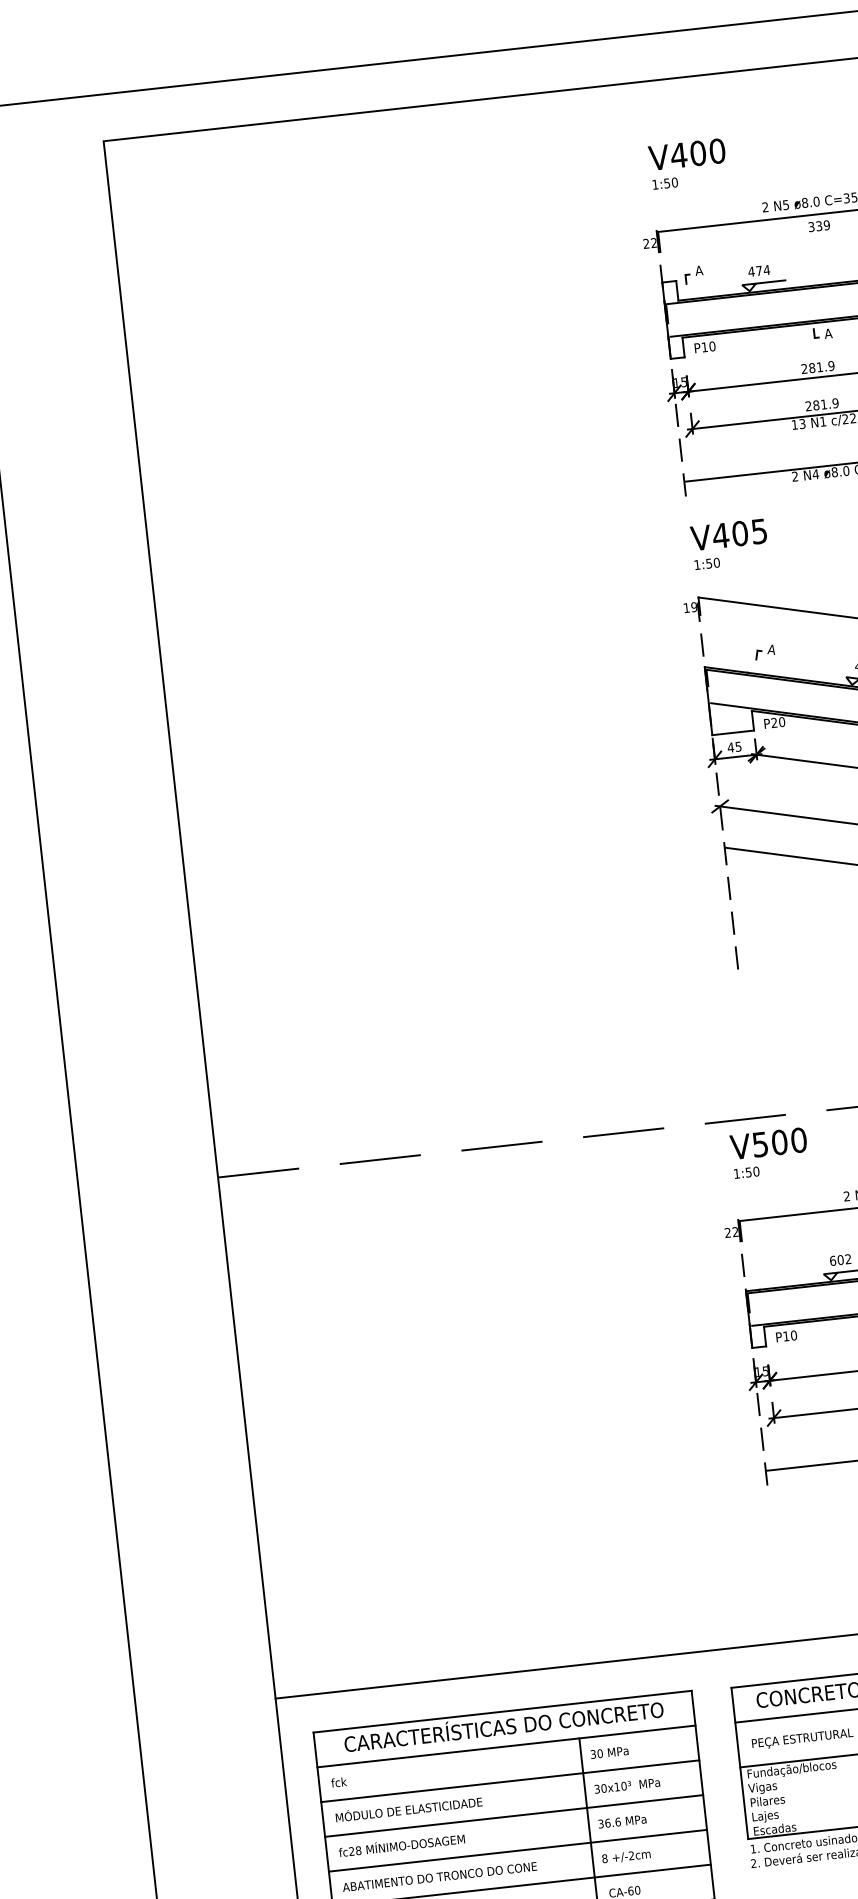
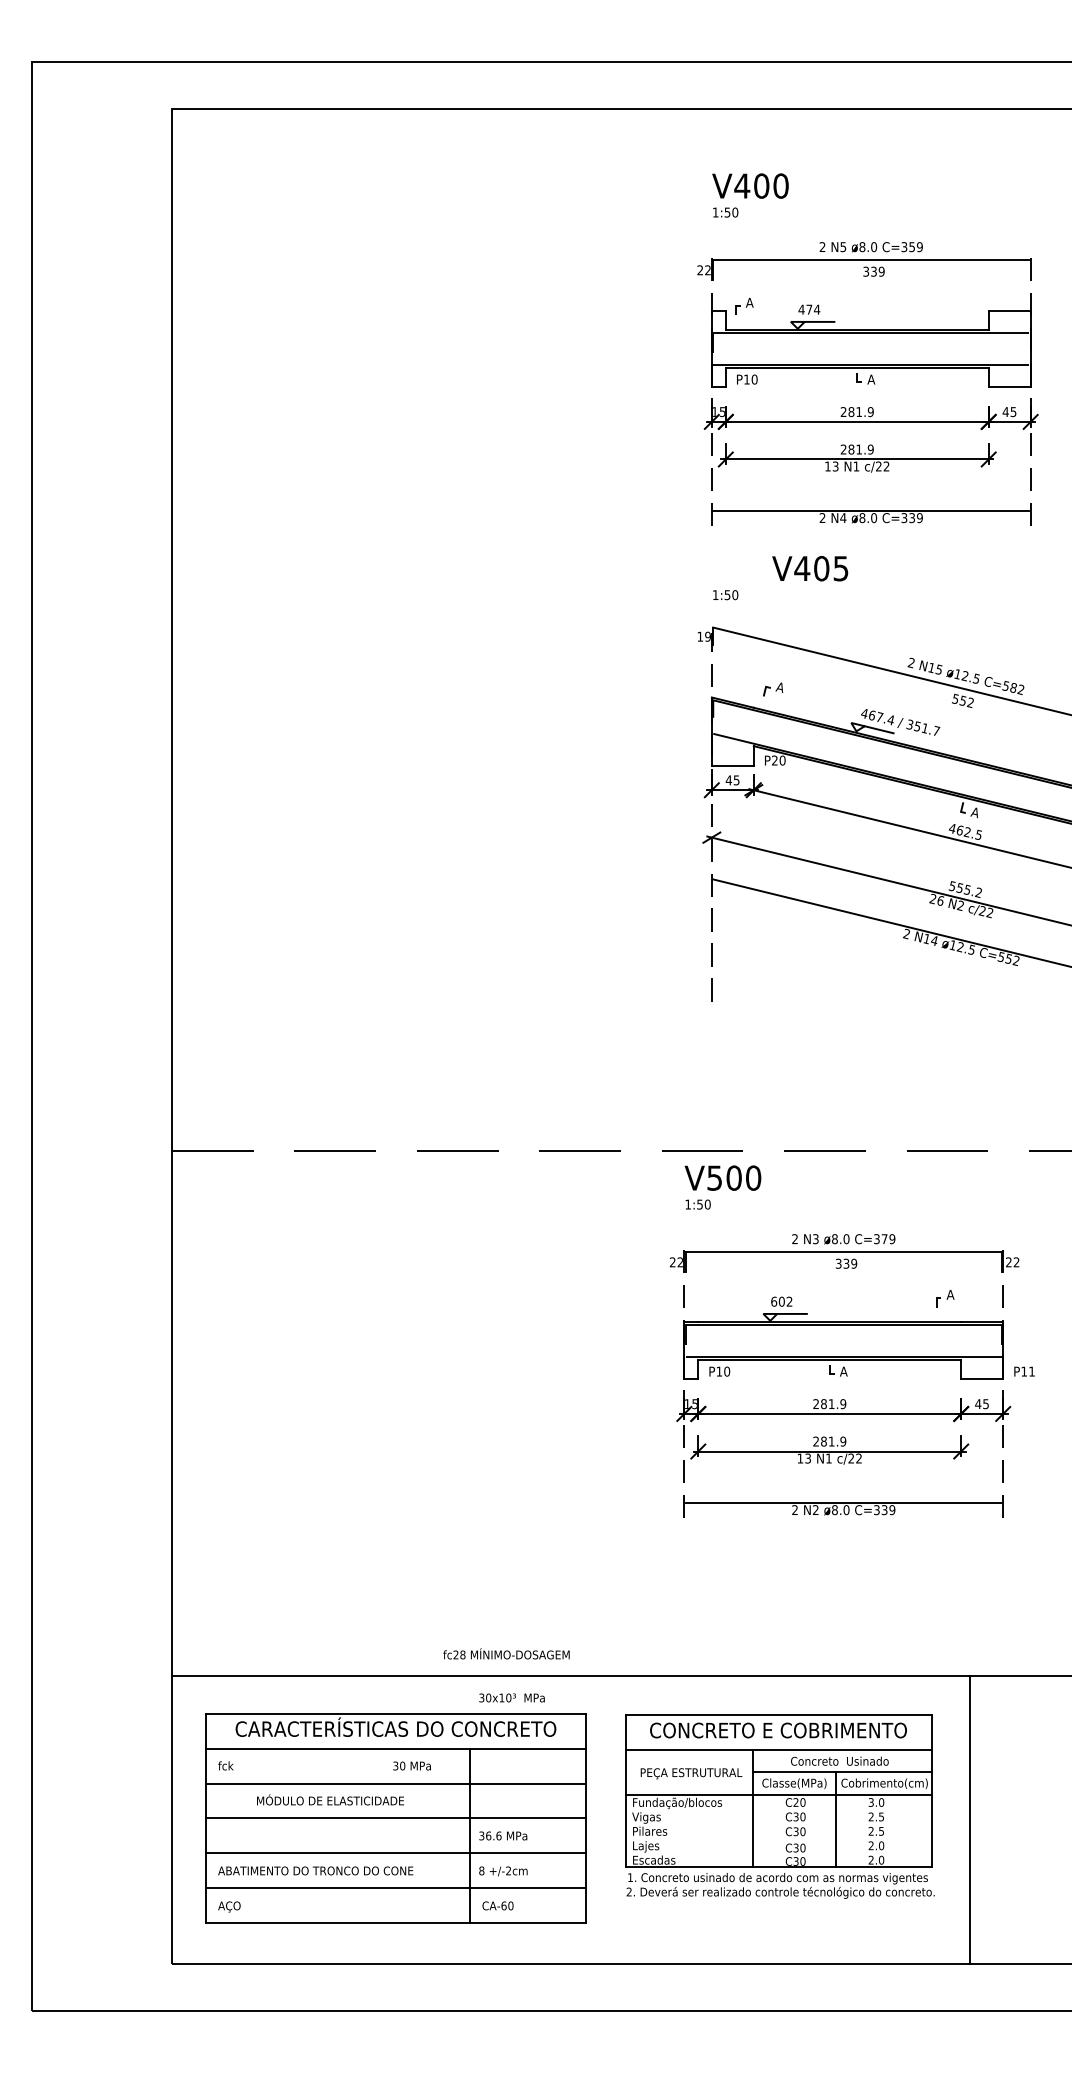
text: (729, 534) -> (810, 568), moved
text: (608, 1752) -> (411, 1765), moved
text: (626, 1785) -> (511, 1697), moved
text: (408, 1808) -> (330, 1799), moved
text: (401, 1844) -> (506, 1653), moved

